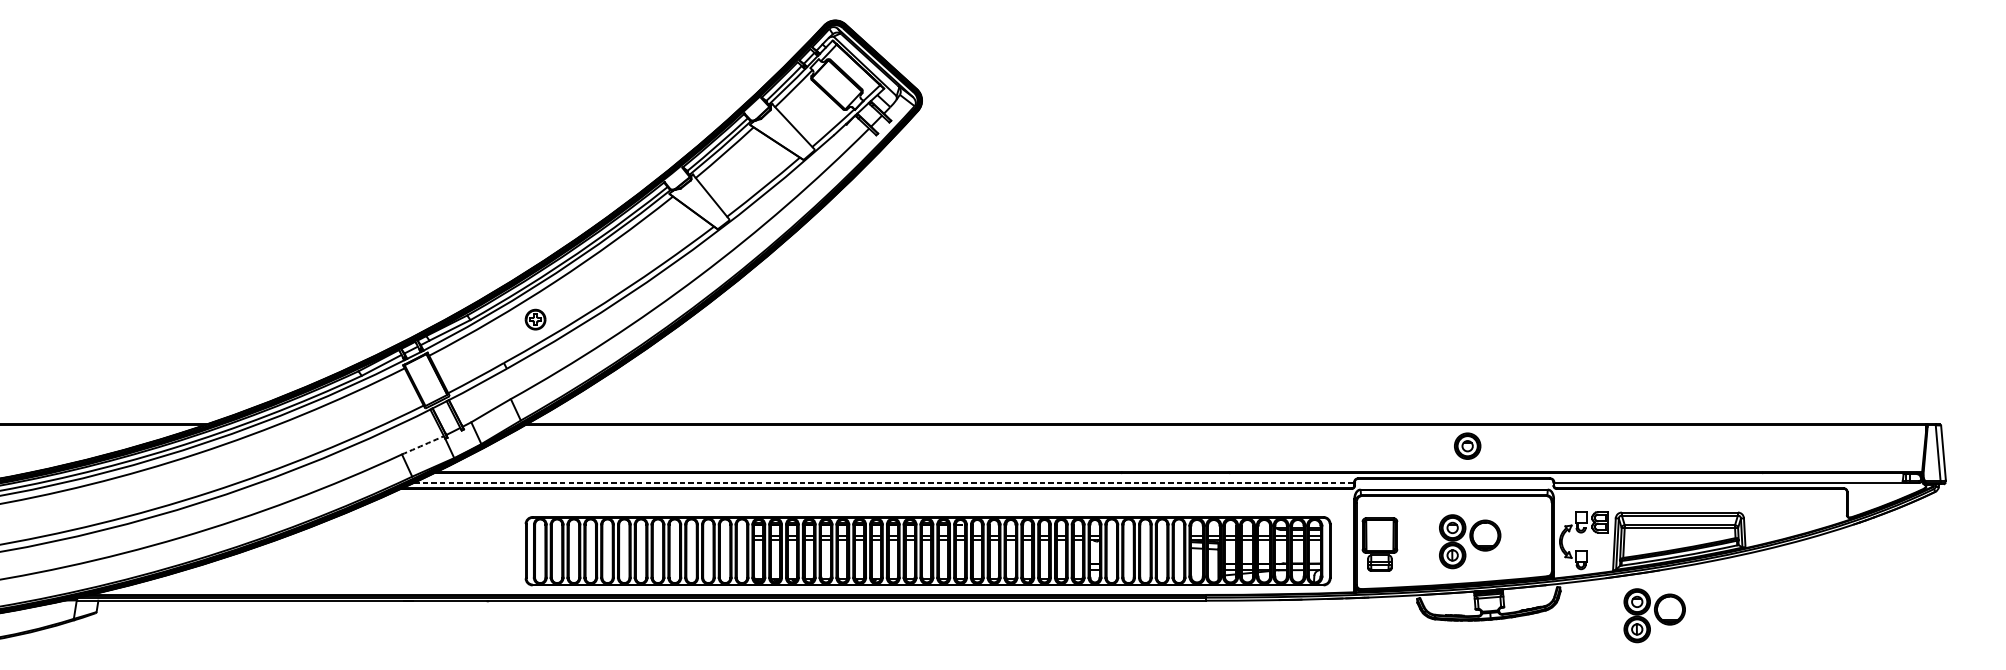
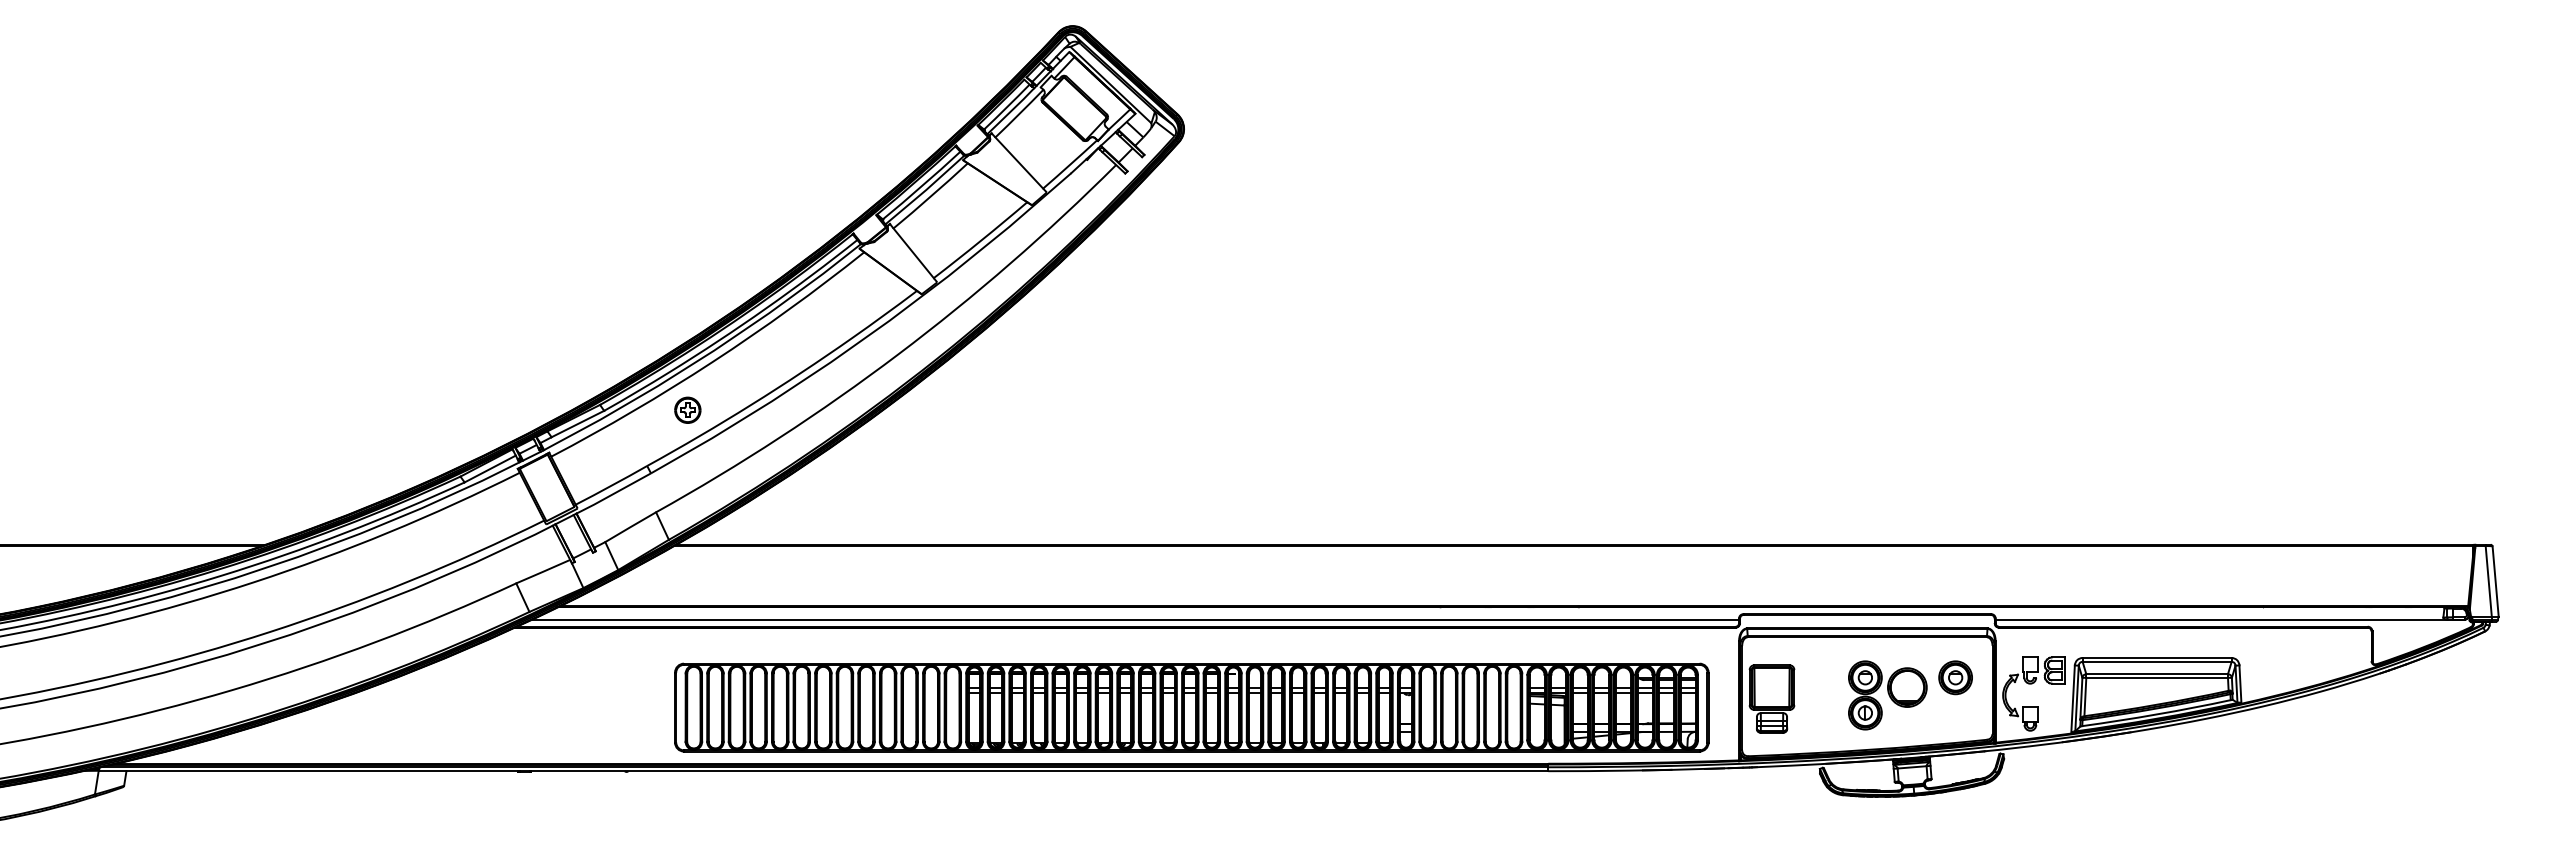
arc: (423, 445) -> (543, 571), dashed -> solid
part: (1467, 445) -> (1955, 677), moved
line: (885, 482) -> (1136, 619), dashed -> solid
part: (1654, 615) -> (2124, 790), removed

